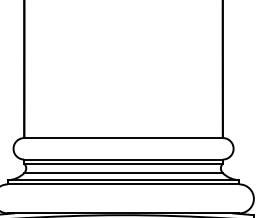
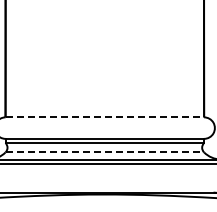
line: (124, 138) -> (105, 117), solid -> dashed
line: (124, 173) -> (105, 152), solid -> dashed

